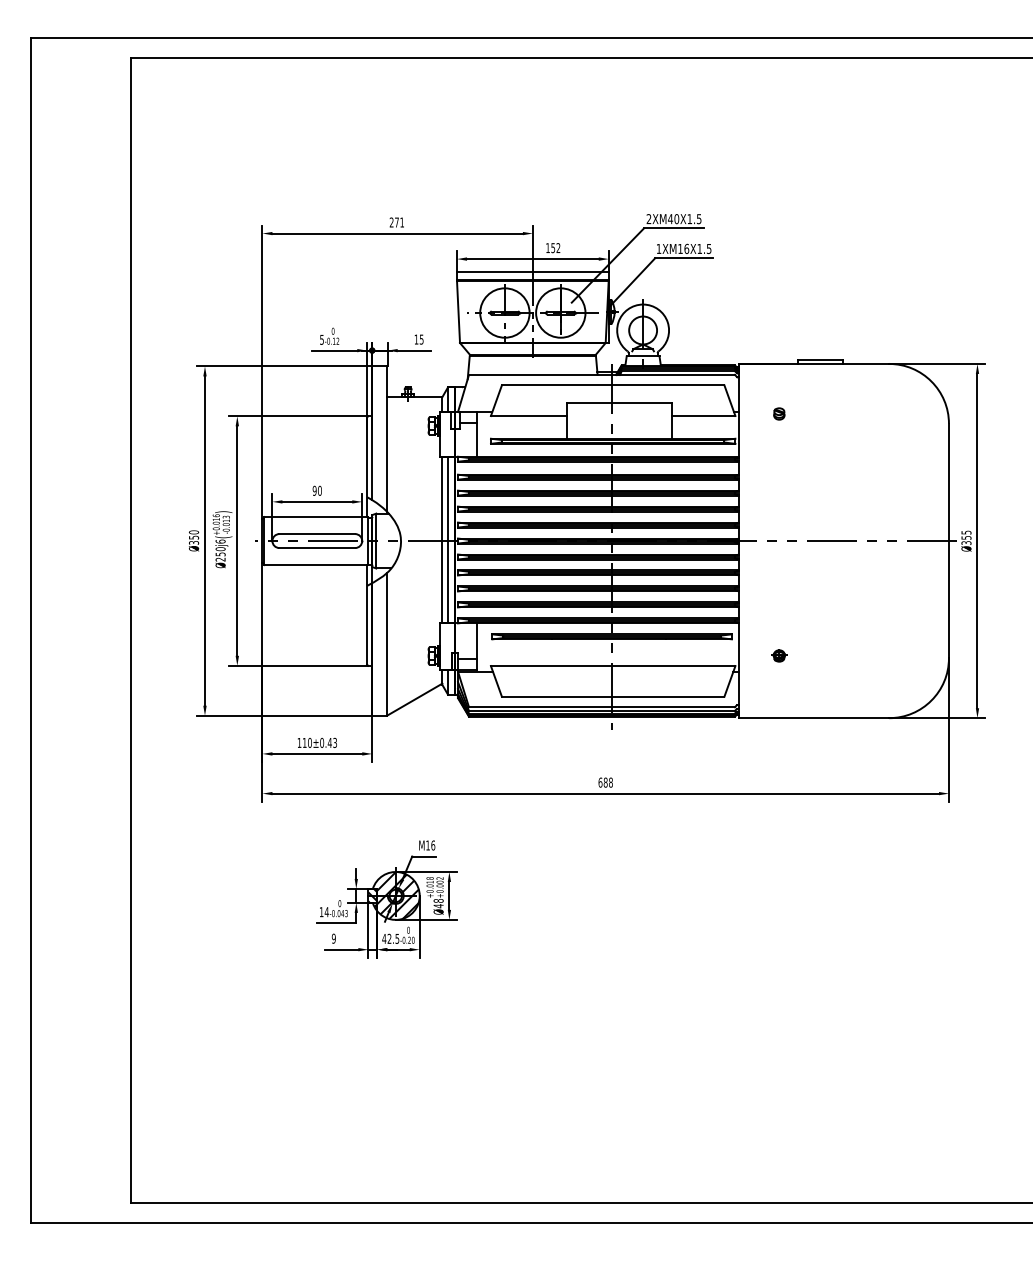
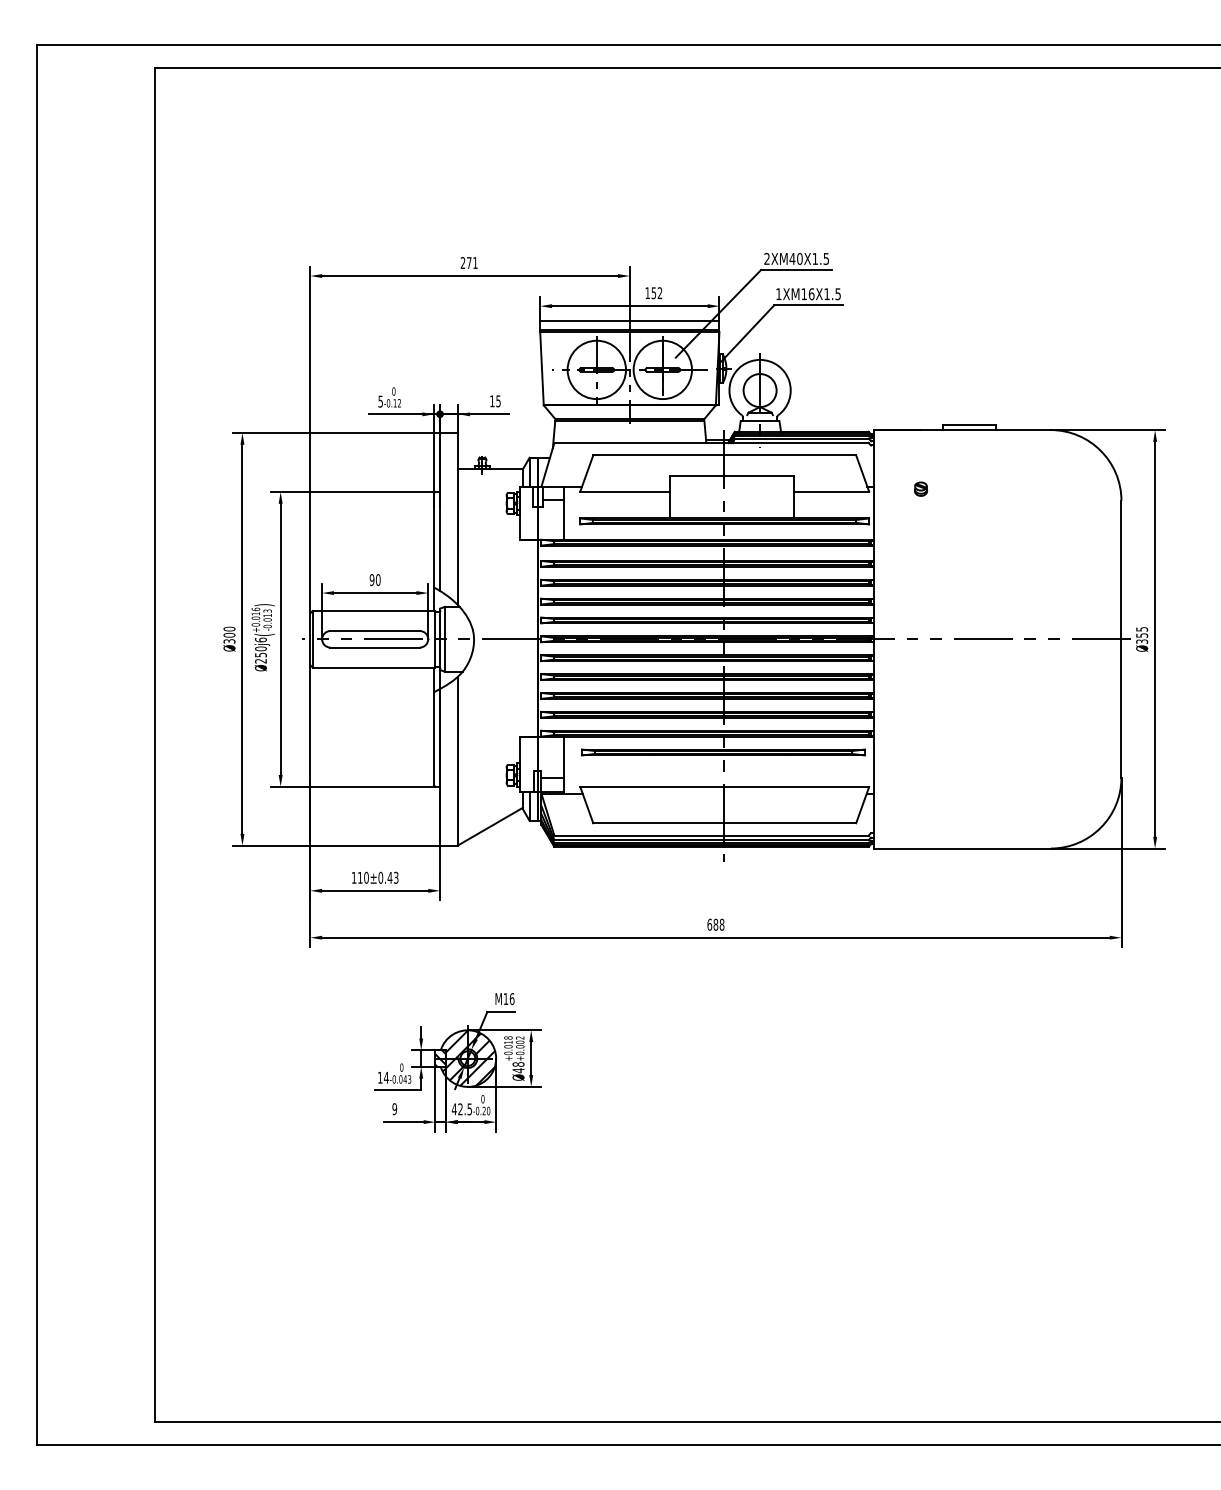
text: (194, 536) -> (229, 634), Ø350 -> Ø300
line: (442, 539) -> (522, 637), removed
line: (447, 539) -> (529, 637), removed
part: (779, 655) -> (921, 774), removed

